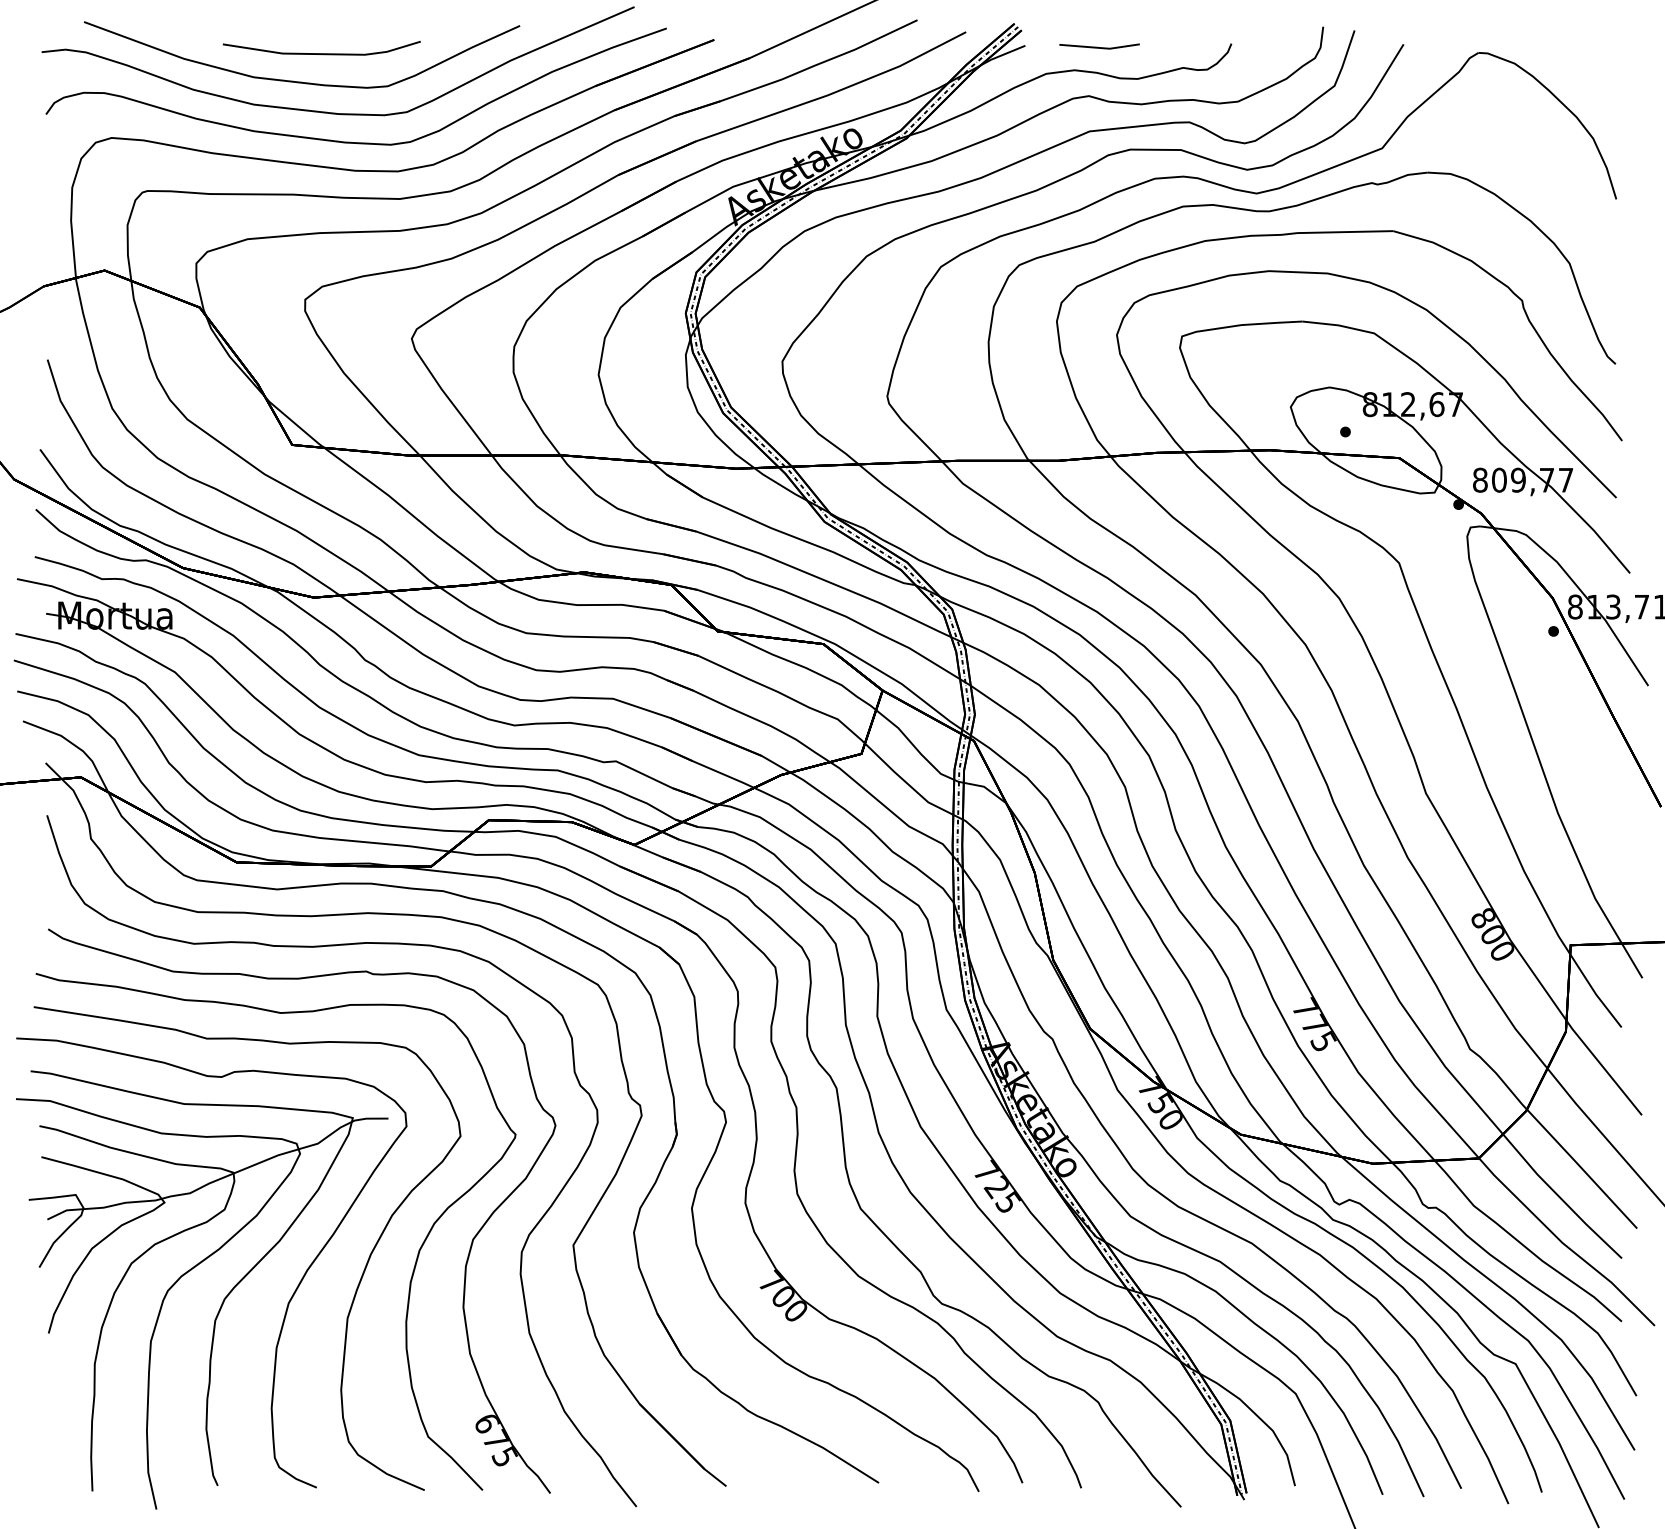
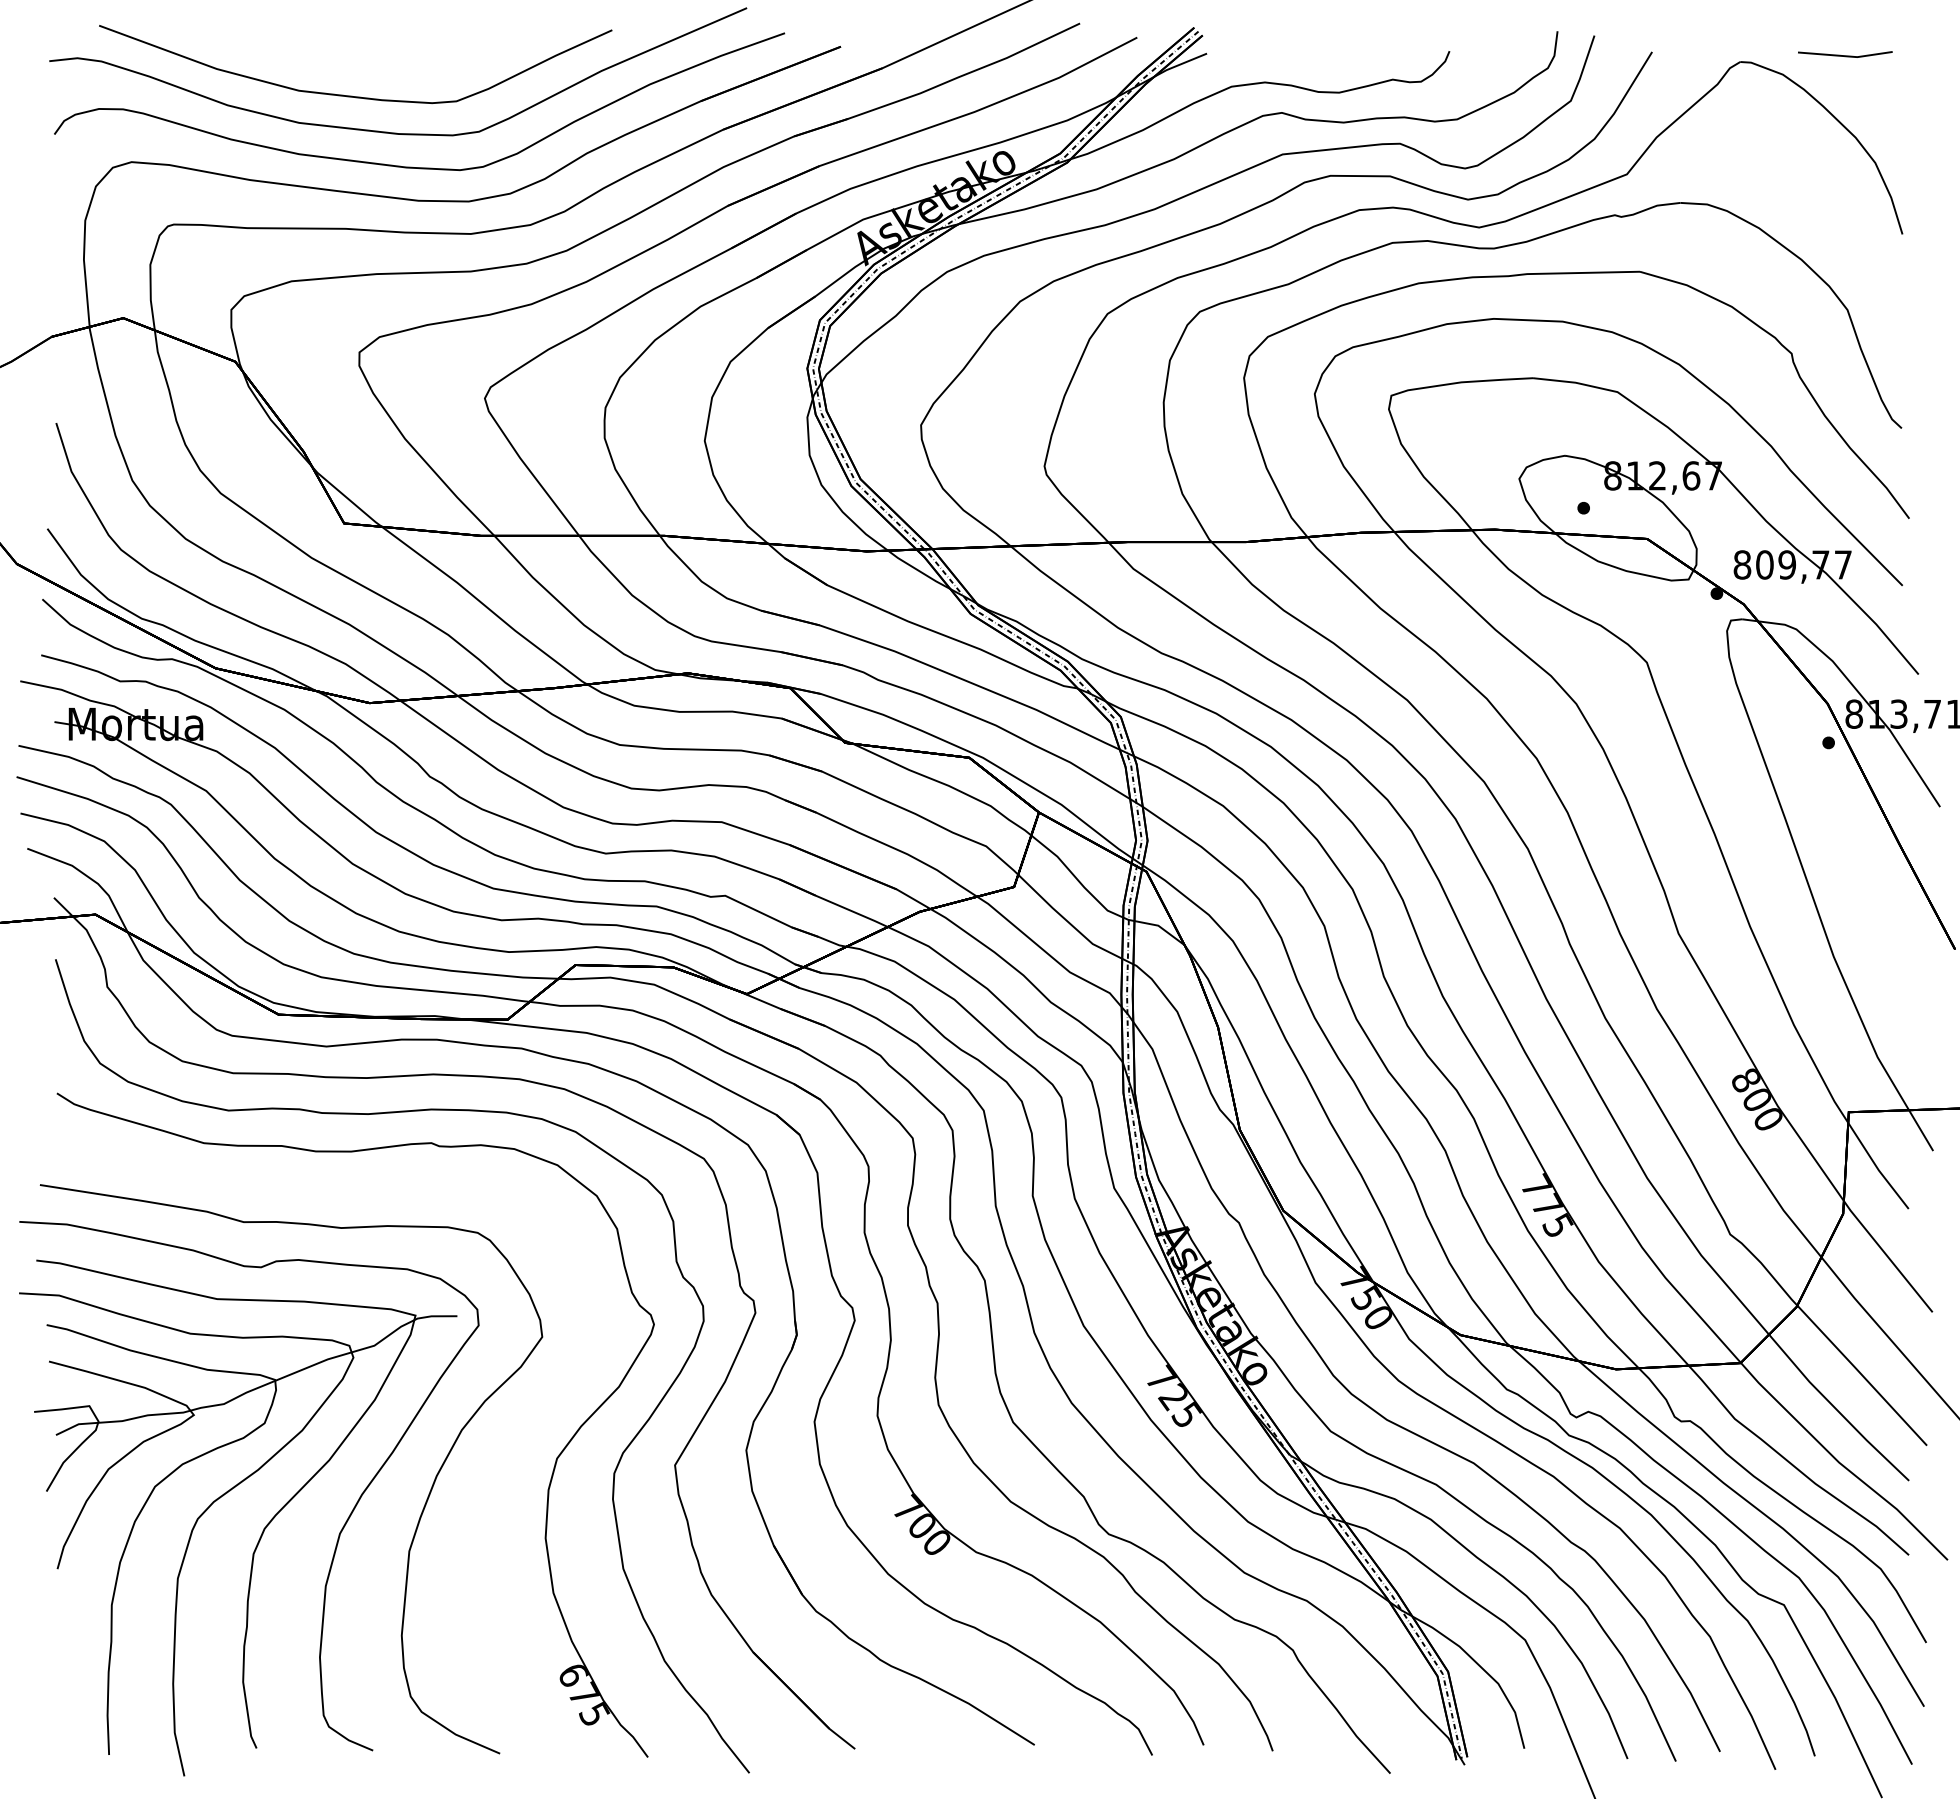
line: (1099, 47) -> (1845, 55), moved
line: (321, 53) -> (378, 62), removed
curve: (412, 1272) -> (485, 1497), removed

